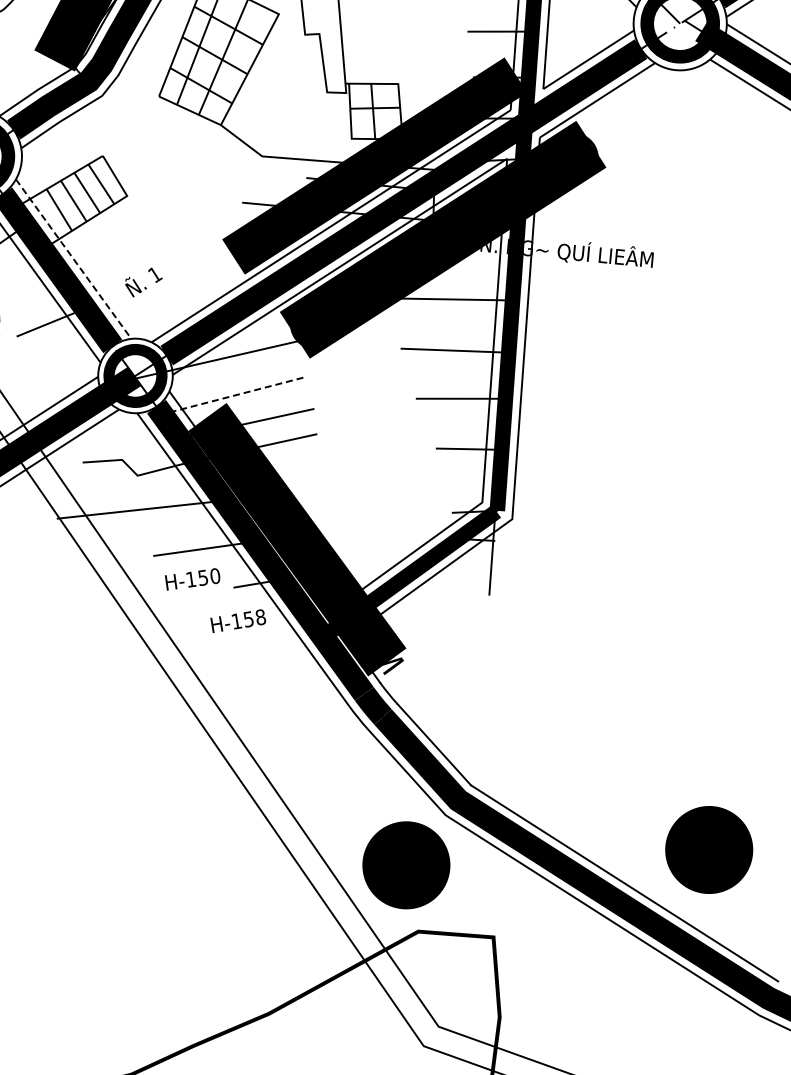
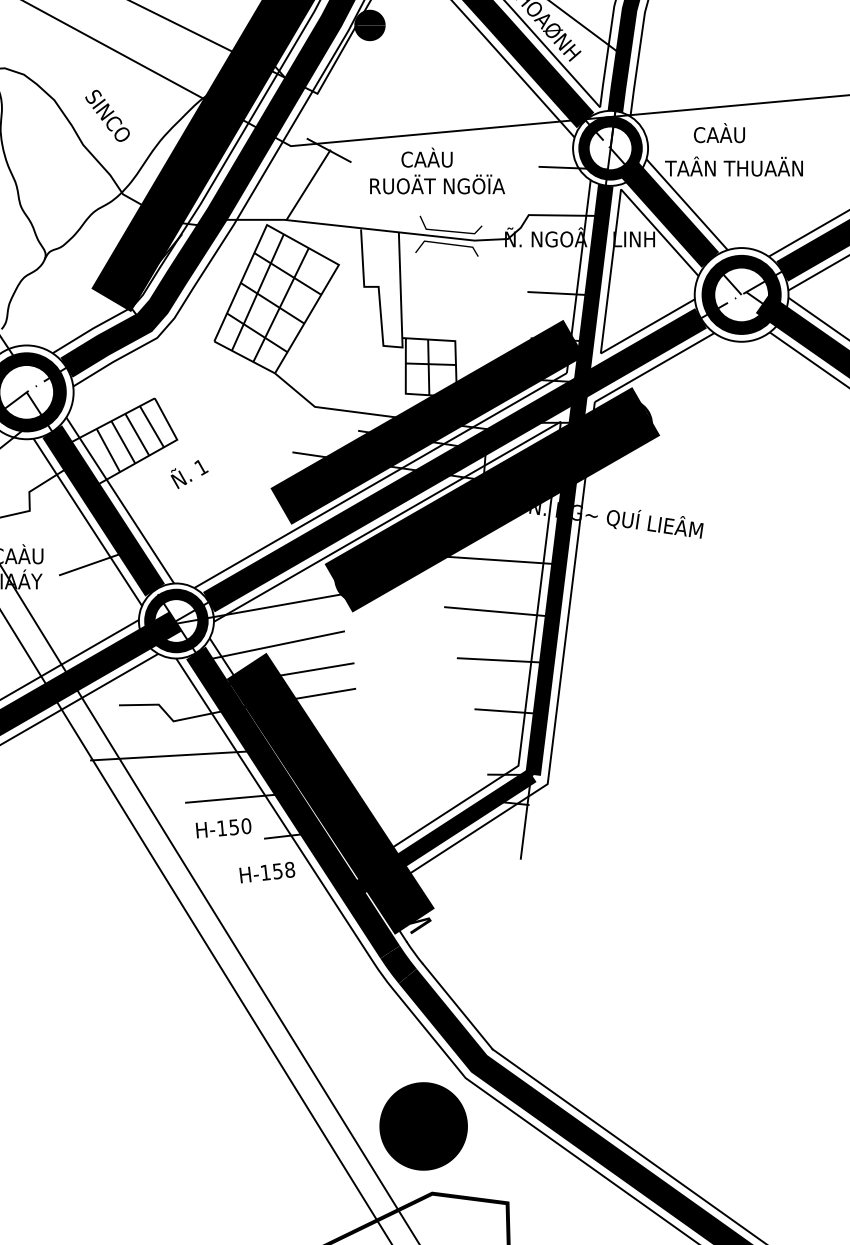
line: (73, 259) -> (120, 500), dashed -> solid
text: (143, 282) -> (189, 474), moved
line: (231, 396) -> (271, 646), dashed -> solid
part: (709, 850) -> (728, 1126), removed

